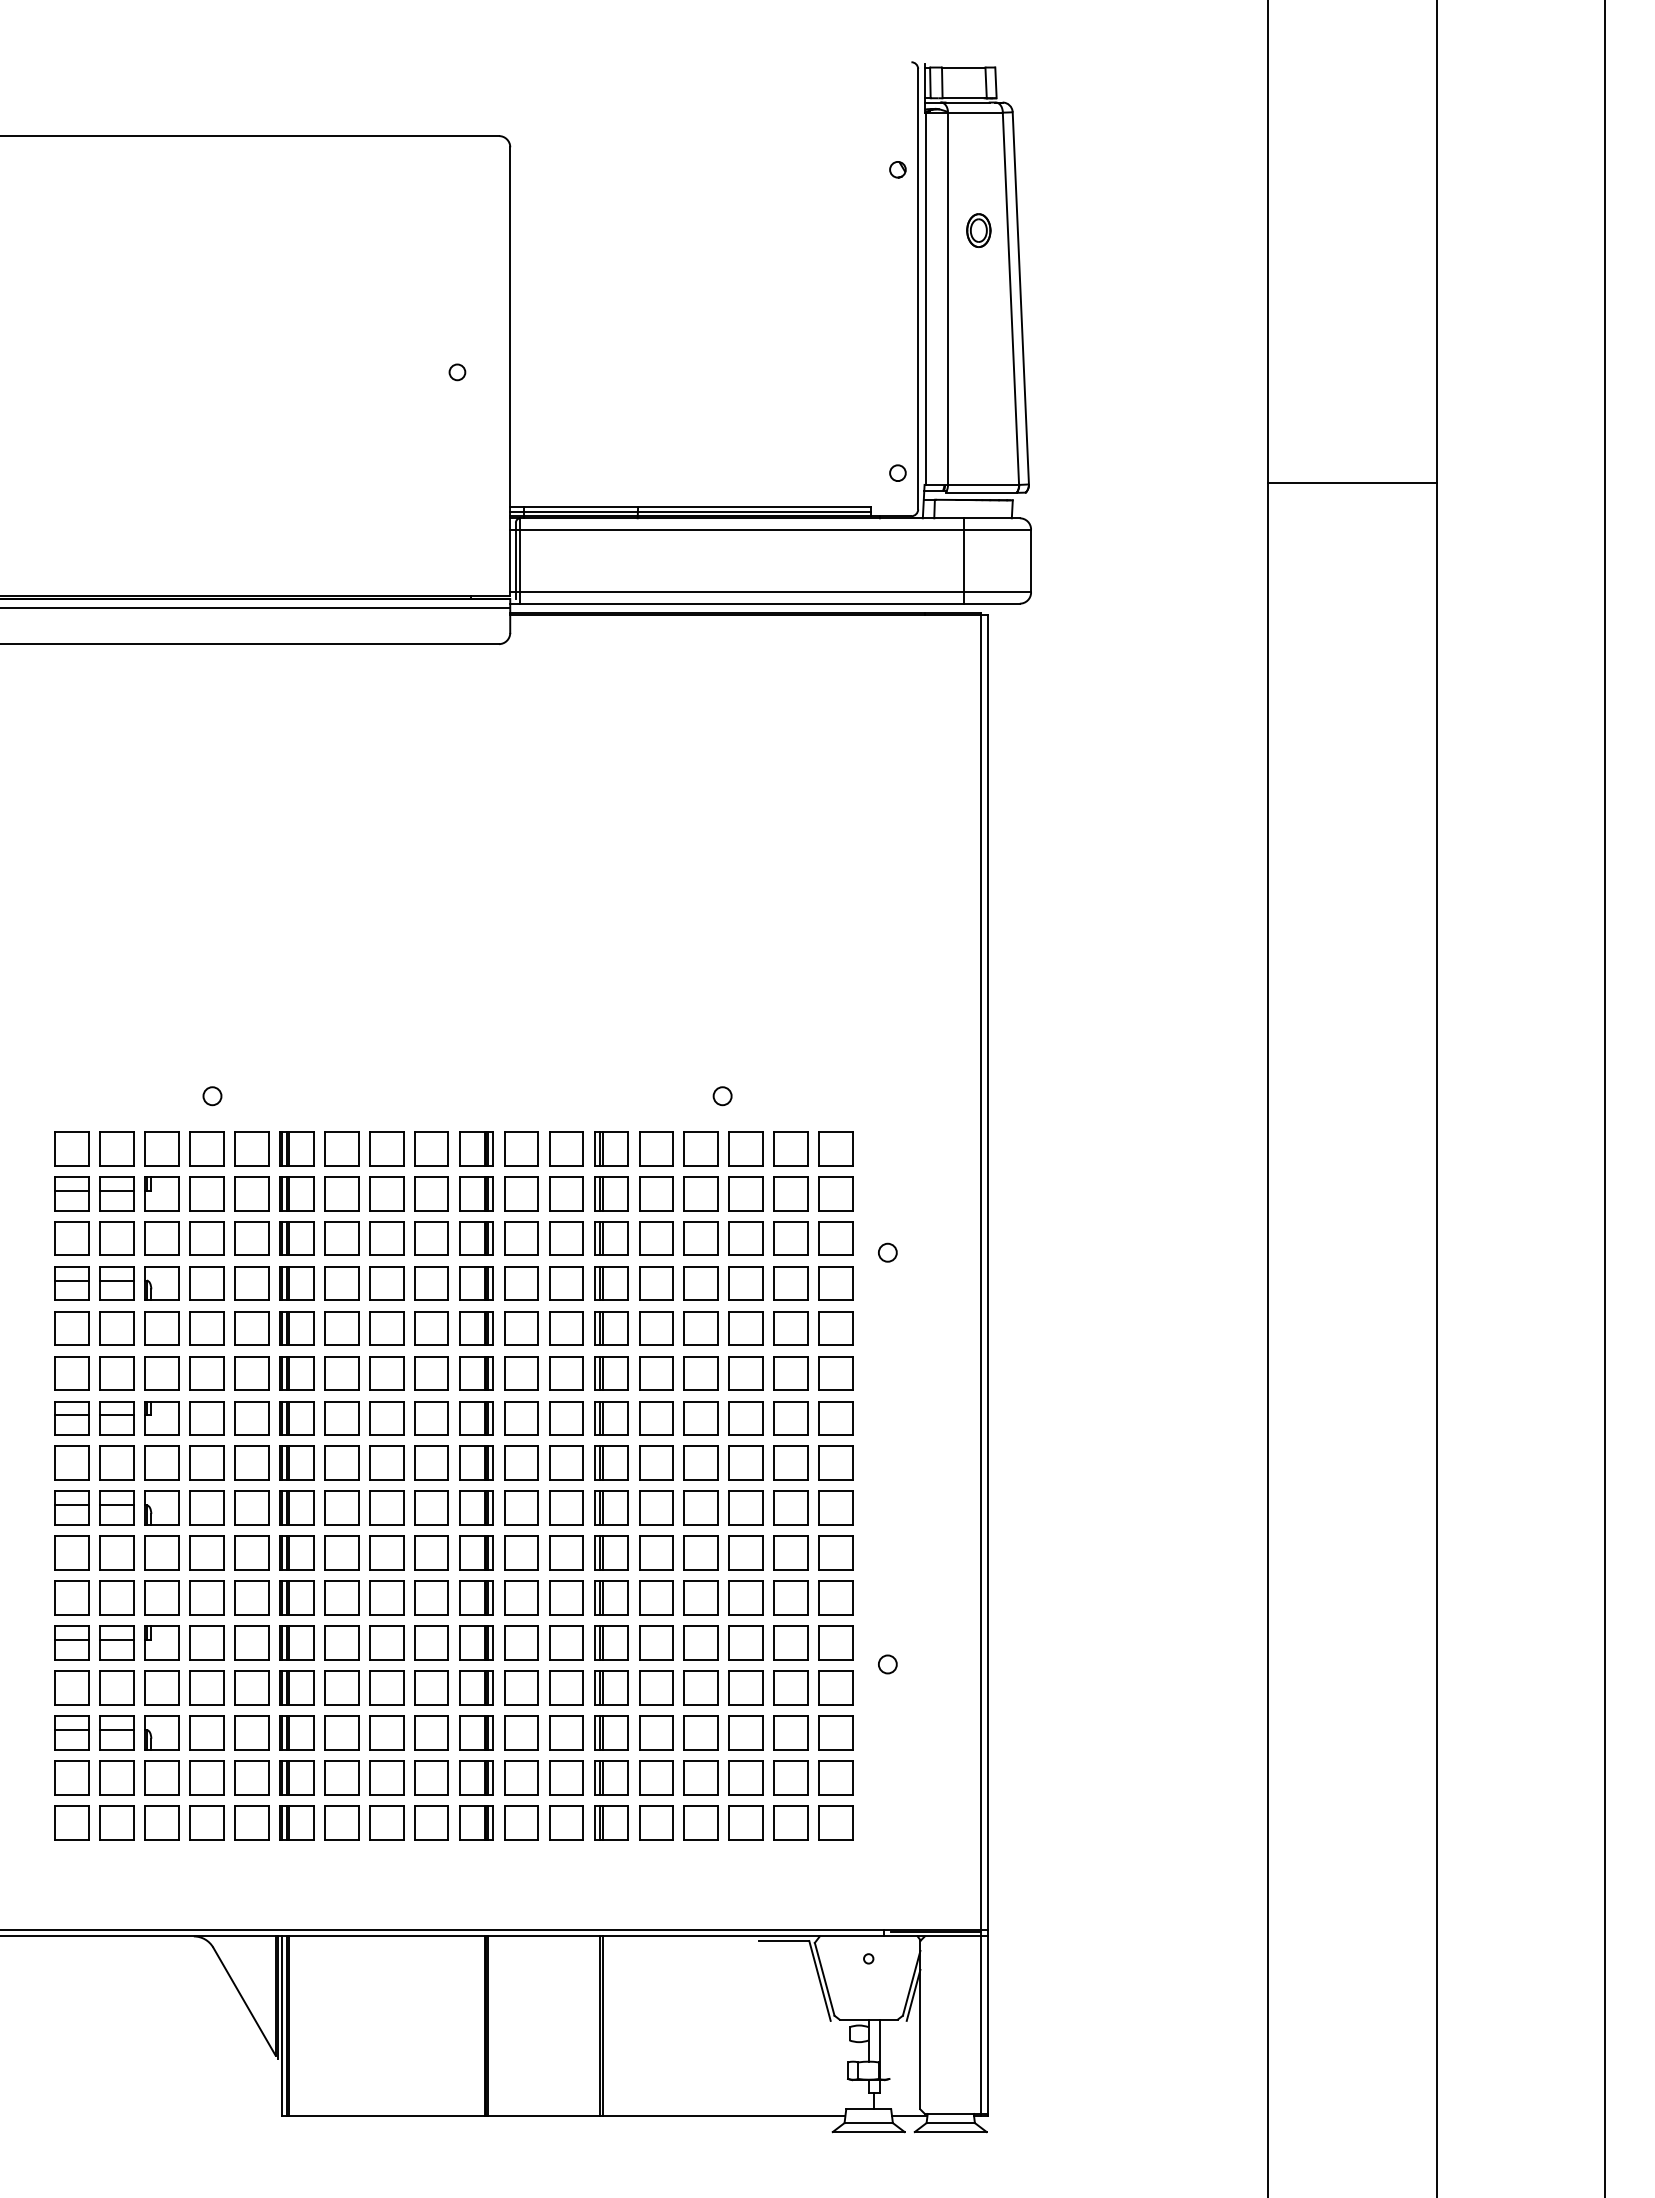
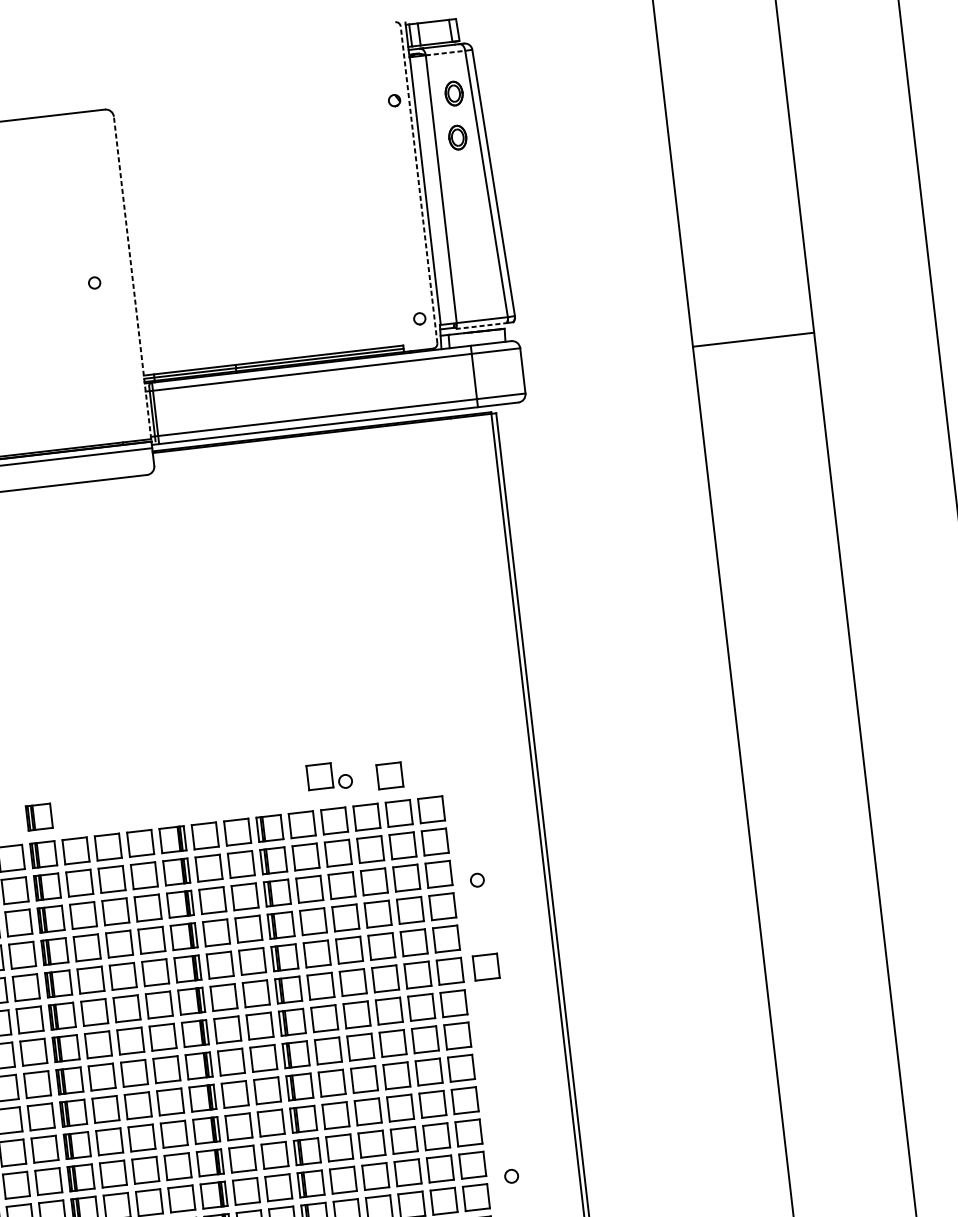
line: (975, 112) -> (445, 53), solid -> dashed
part: (980, 169) -> (453, 93), added
line: (918, 288) -> (419, 184), solid -> dashed
line: (510, 370) -> (132, 277), solid -> dashed
line: (1352, 482) -> (753, 339), moved
line: (981, 492) -> (481, 325), solid -> dashed
part: (687, 1085) -> (319, 776), added
part: (784, 1095) -> (390, 775), added
part: (296, 1096) -> (39, 817), added
part: (885, 1373) -> (485, 967), added

